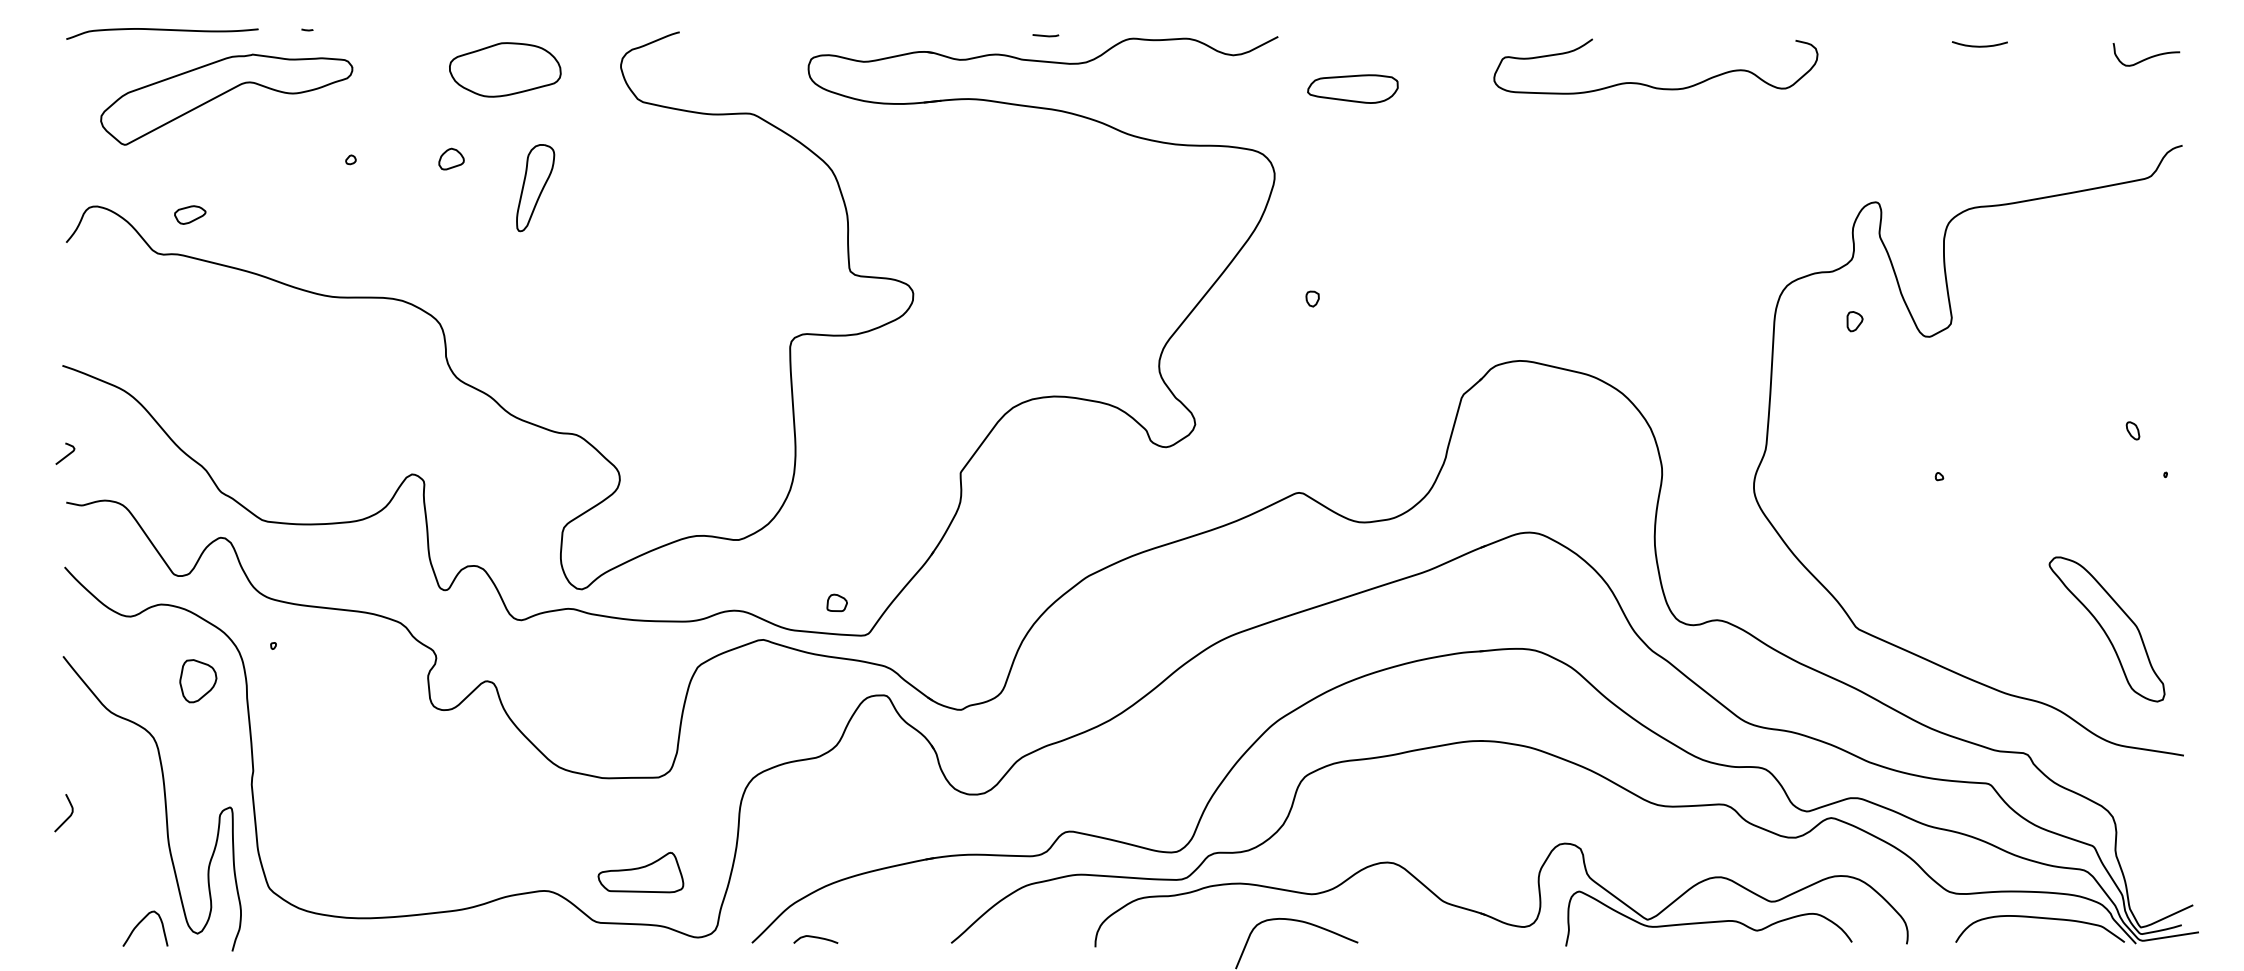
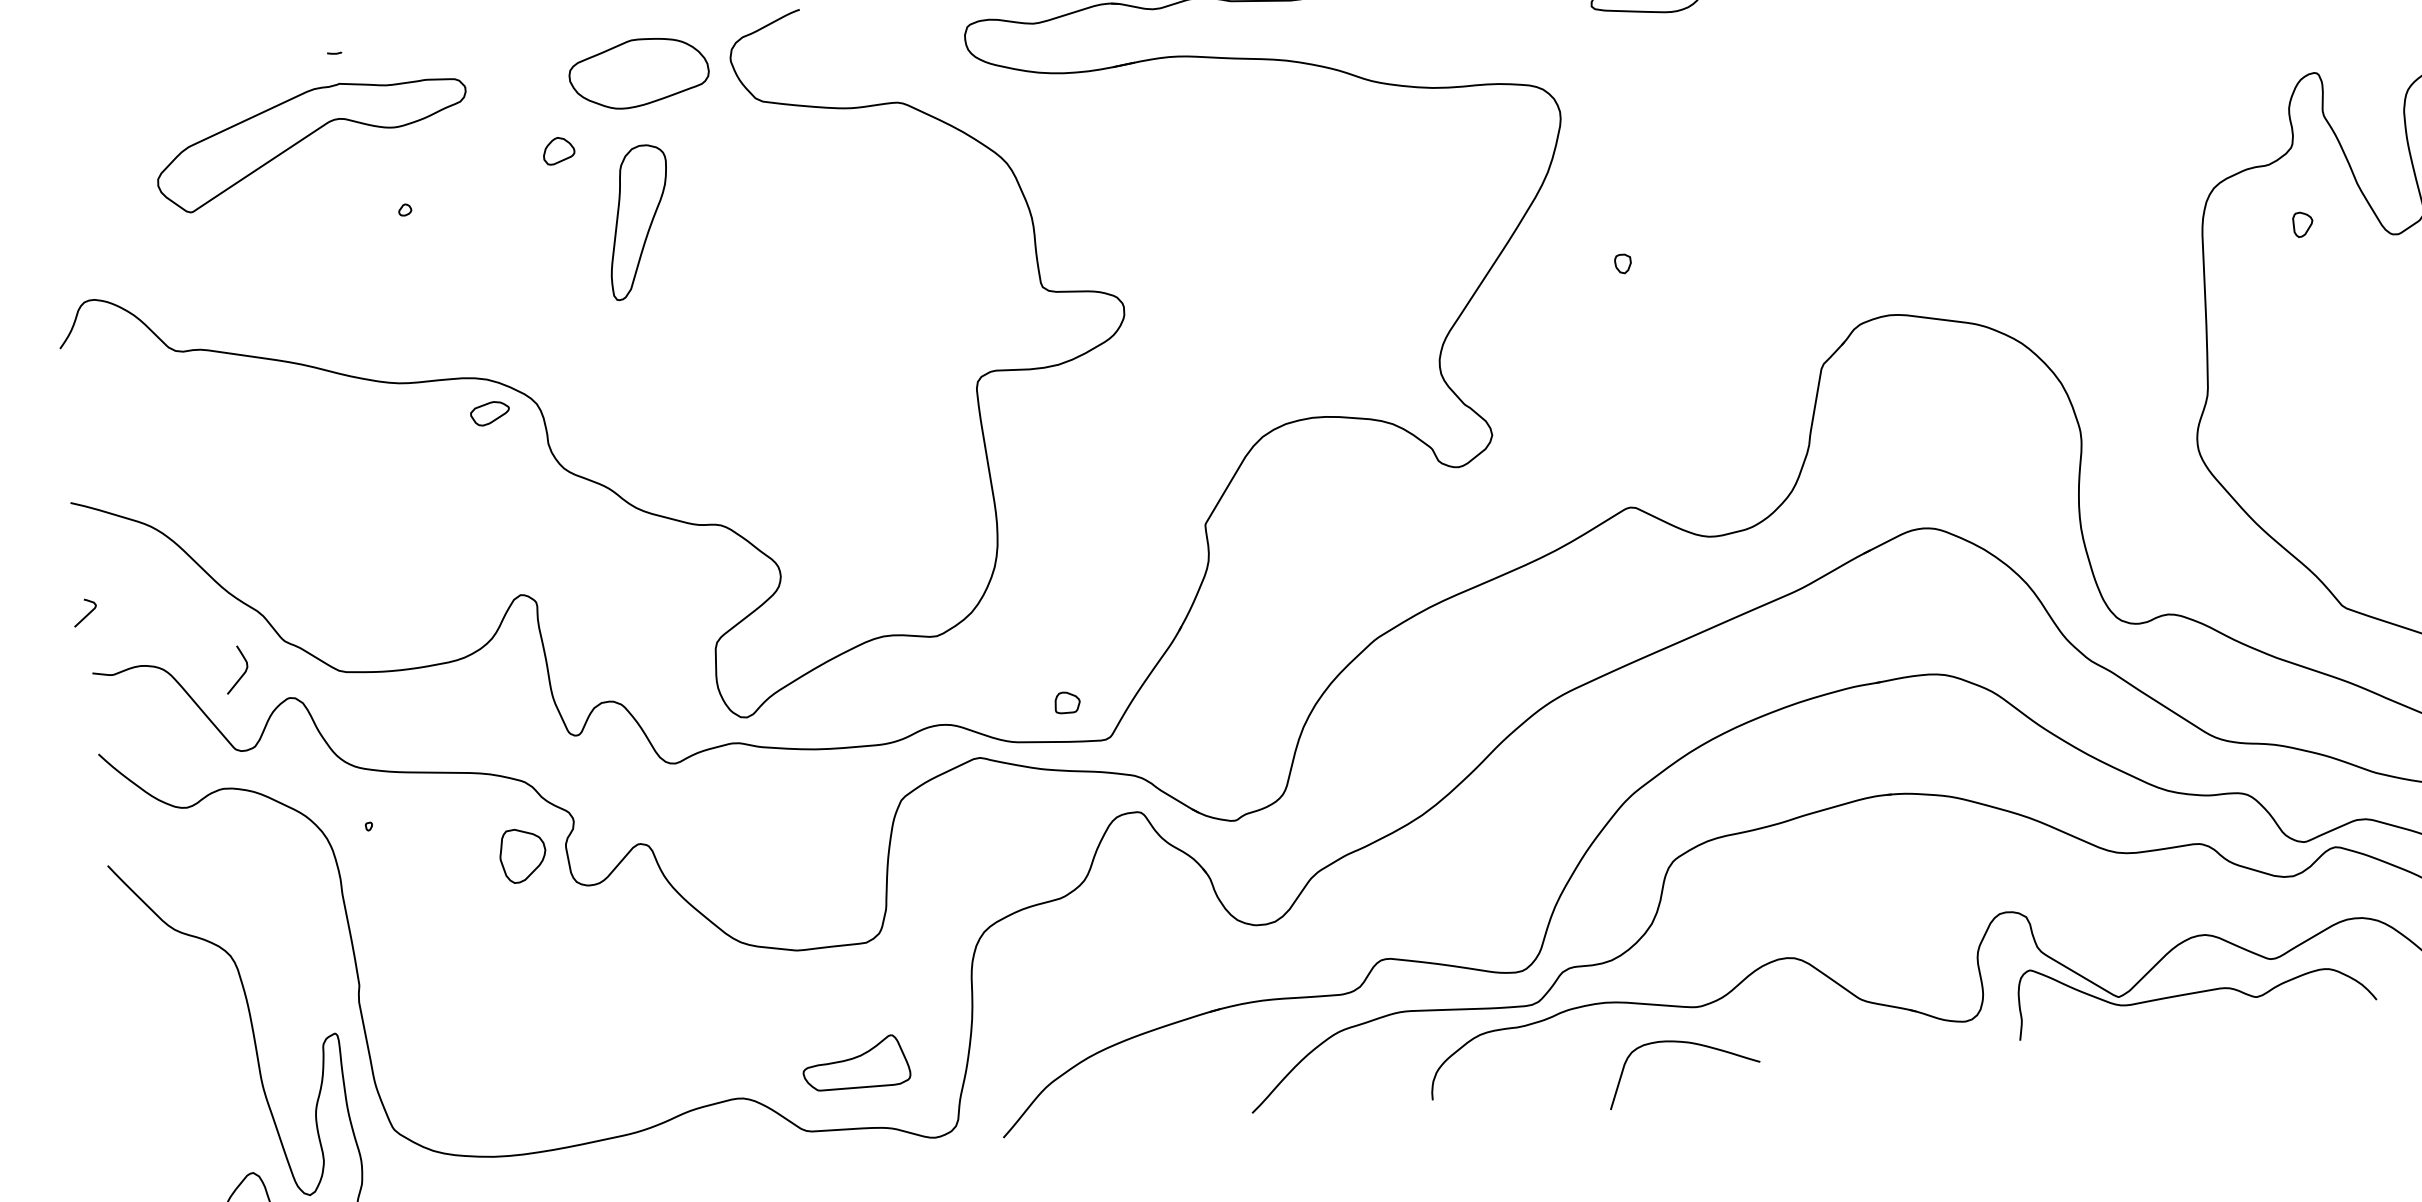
curve: (162, 30) -> (153, 71), removed
part: (505, 69) -> (639, 72), moved
part: (226, 99) -> (312, 143), moved
part: (451, 158) -> (558, 150), moved
part: (535, 188) -> (639, 222), size x1.4
part: (190, 214) -> (490, 412), moved
part: (198, 681) -> (523, 855), moved
curve: (67, 817) -> (241, 674), moved
curve: (815, 938) -> (1082, 1124), removed

